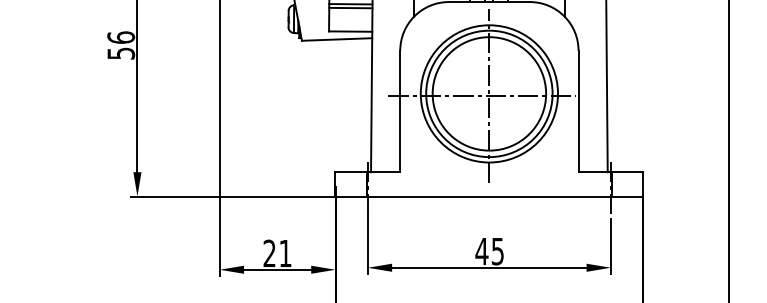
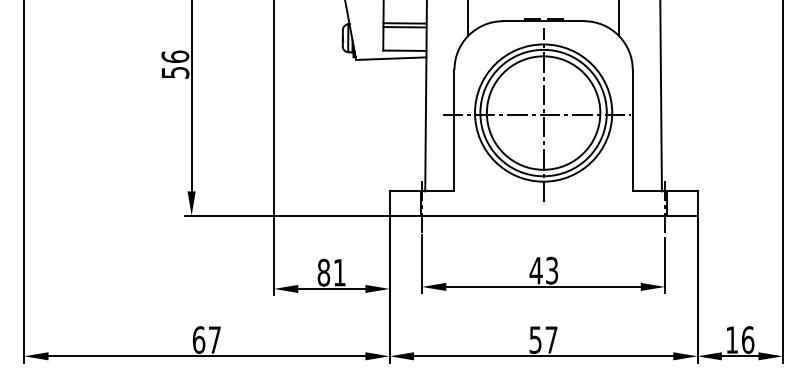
text: (498, 251) -> (552, 270), 45 -> 43
text: (269, 253) -> (323, 272), 21 -> 81

